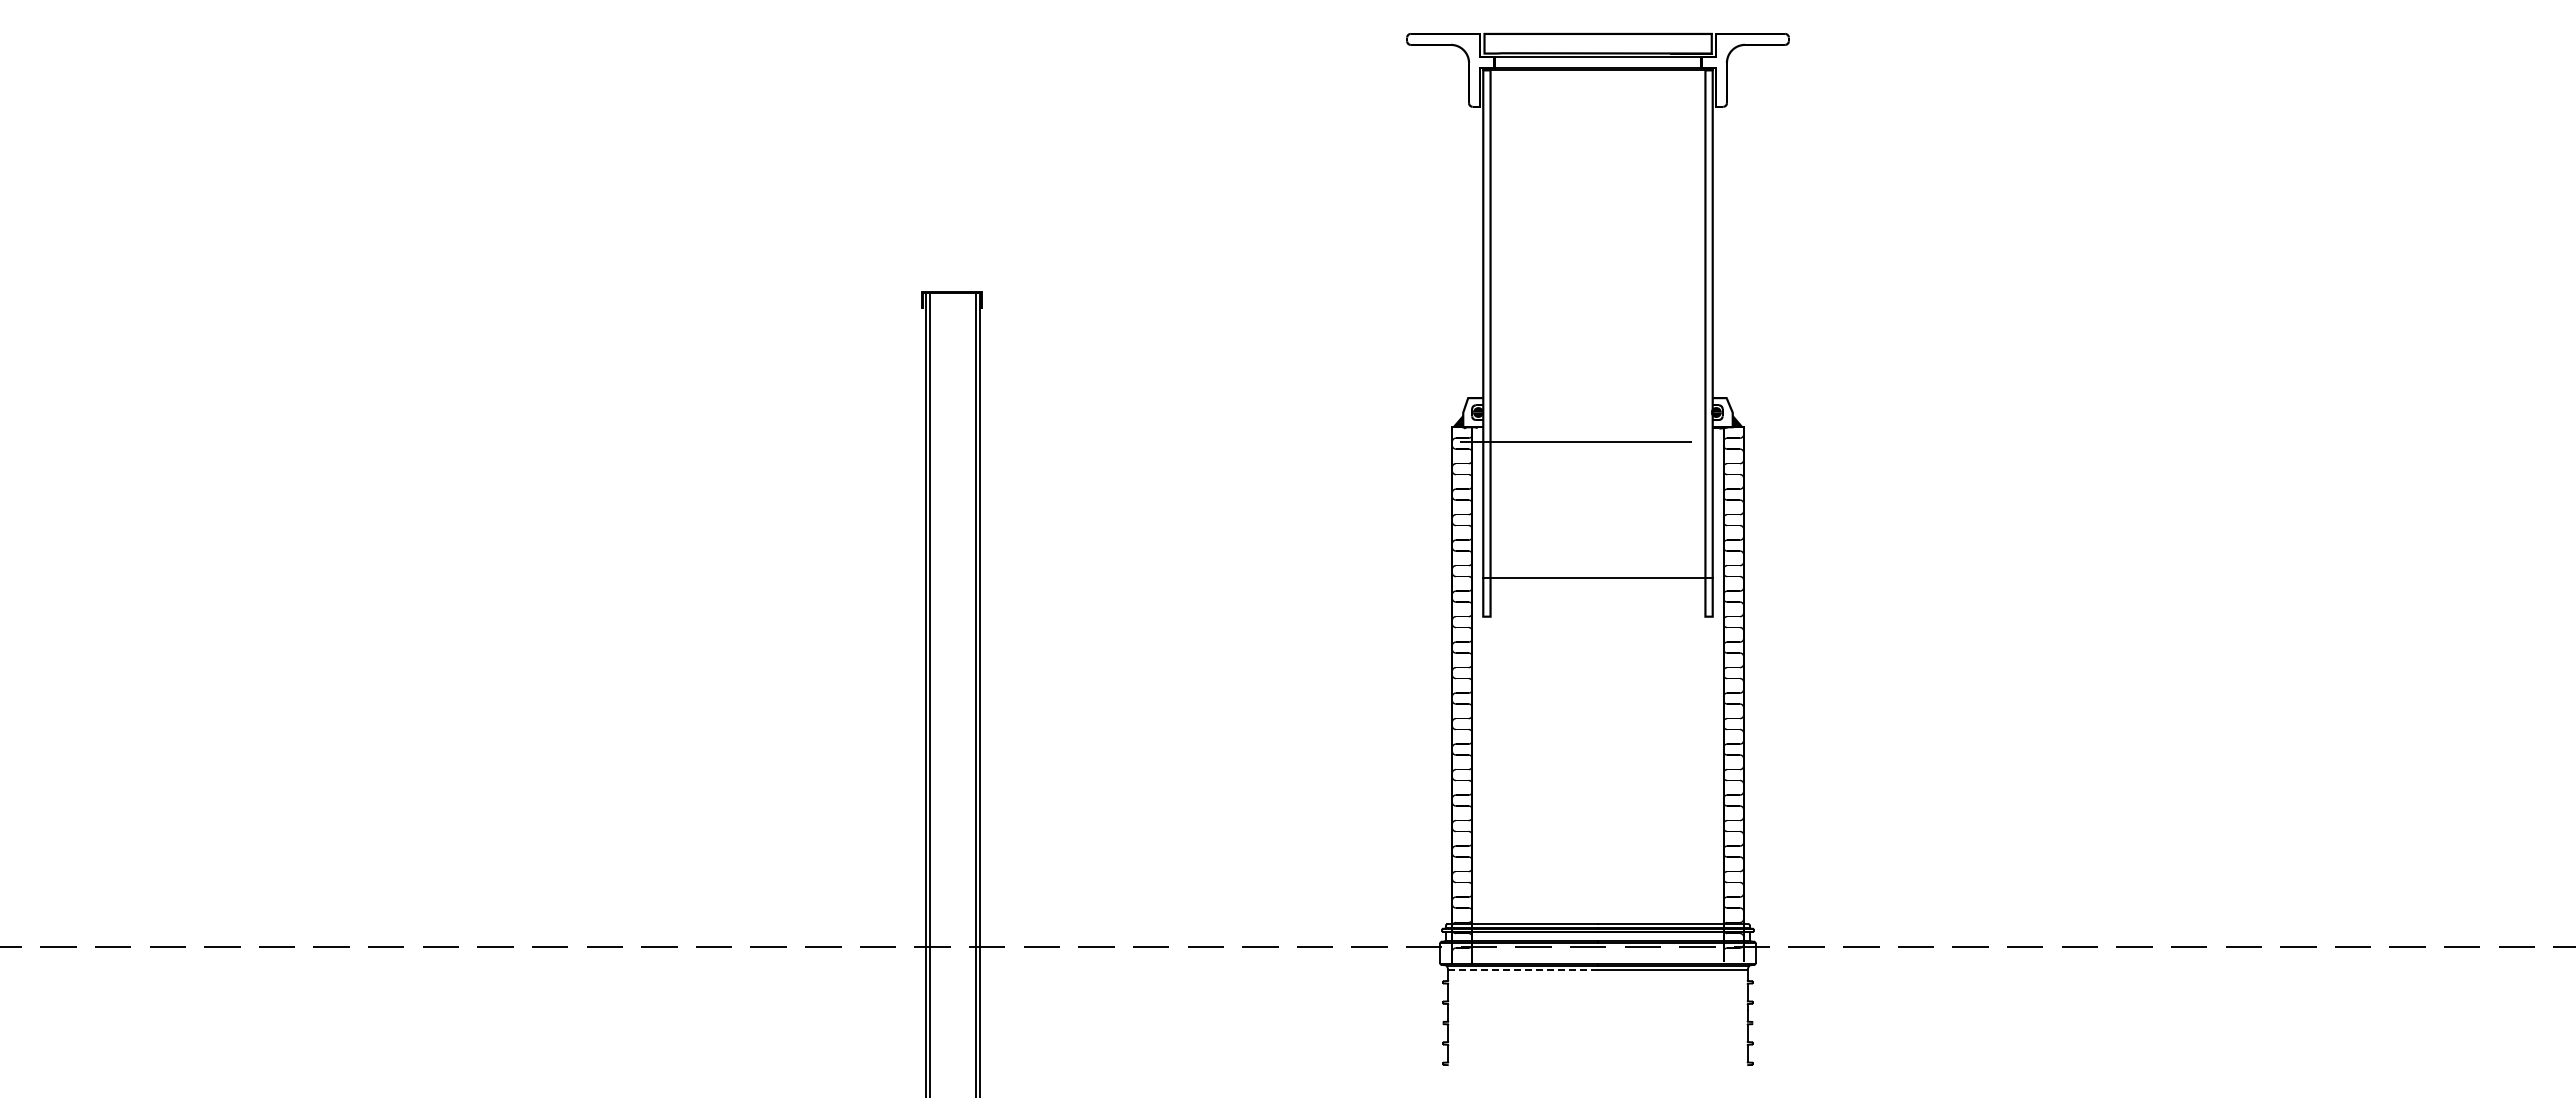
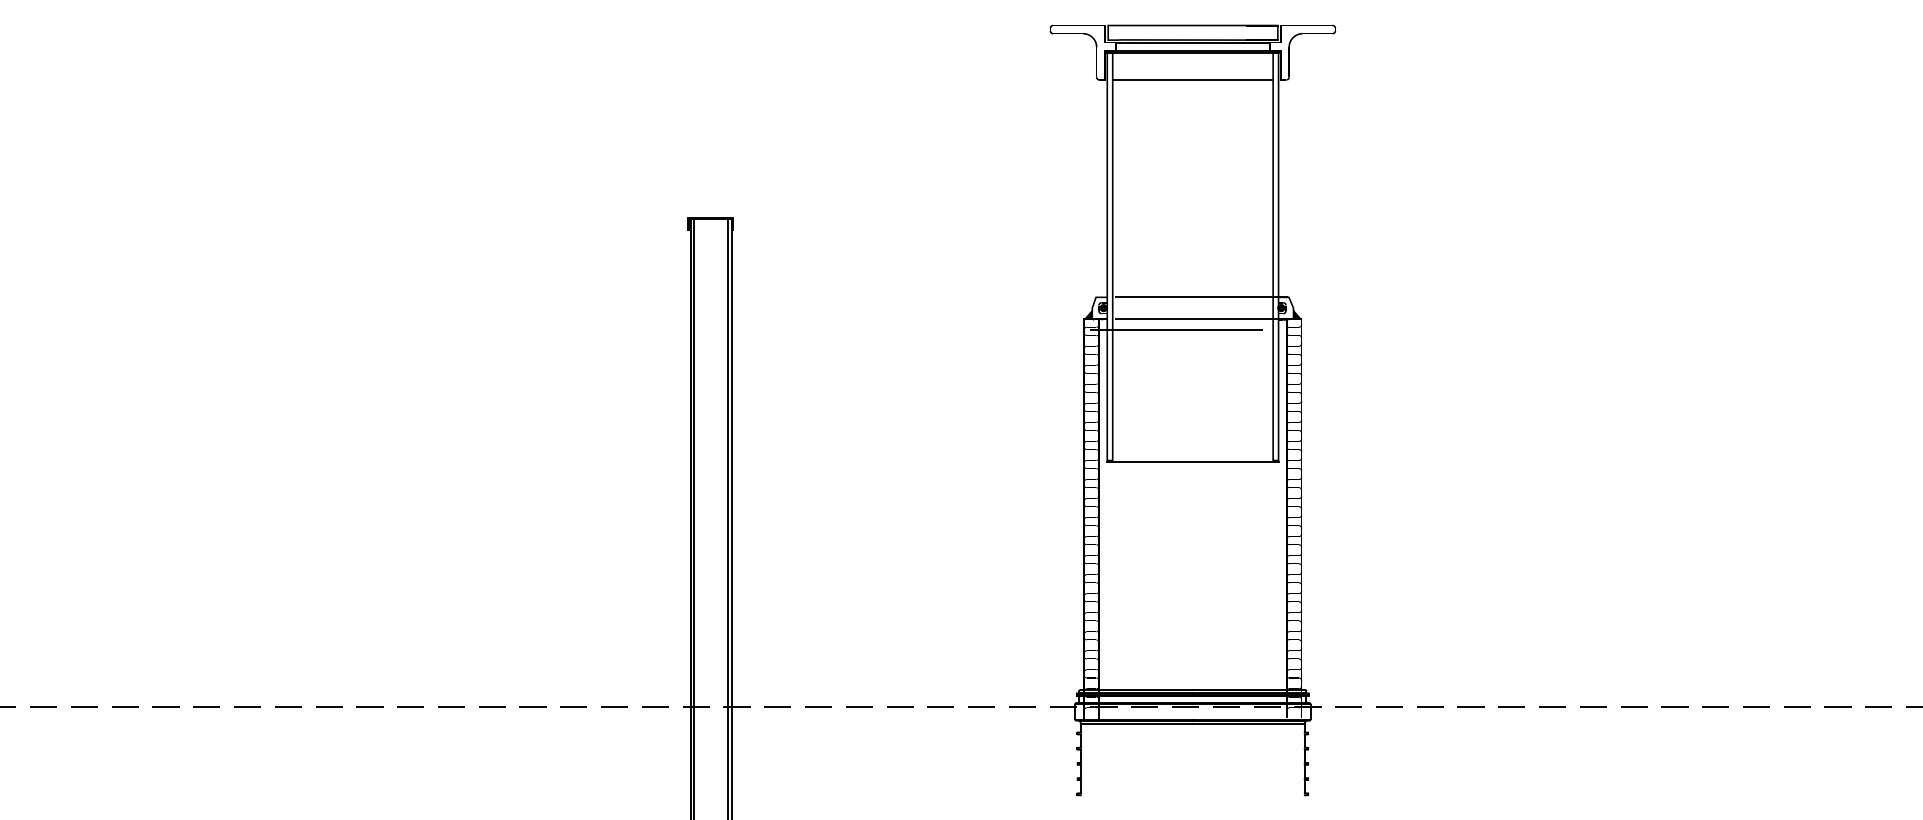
line: (1597, 106) -> (1192, 79), added
line: (1597, 398) -> (1192, 297), added
line: (1597, 427) -> (1192, 319), added
line: (1597, 577) -> (1192, 461), moved
line: (1523, 970) -> (1137, 724), dashed -> solid

